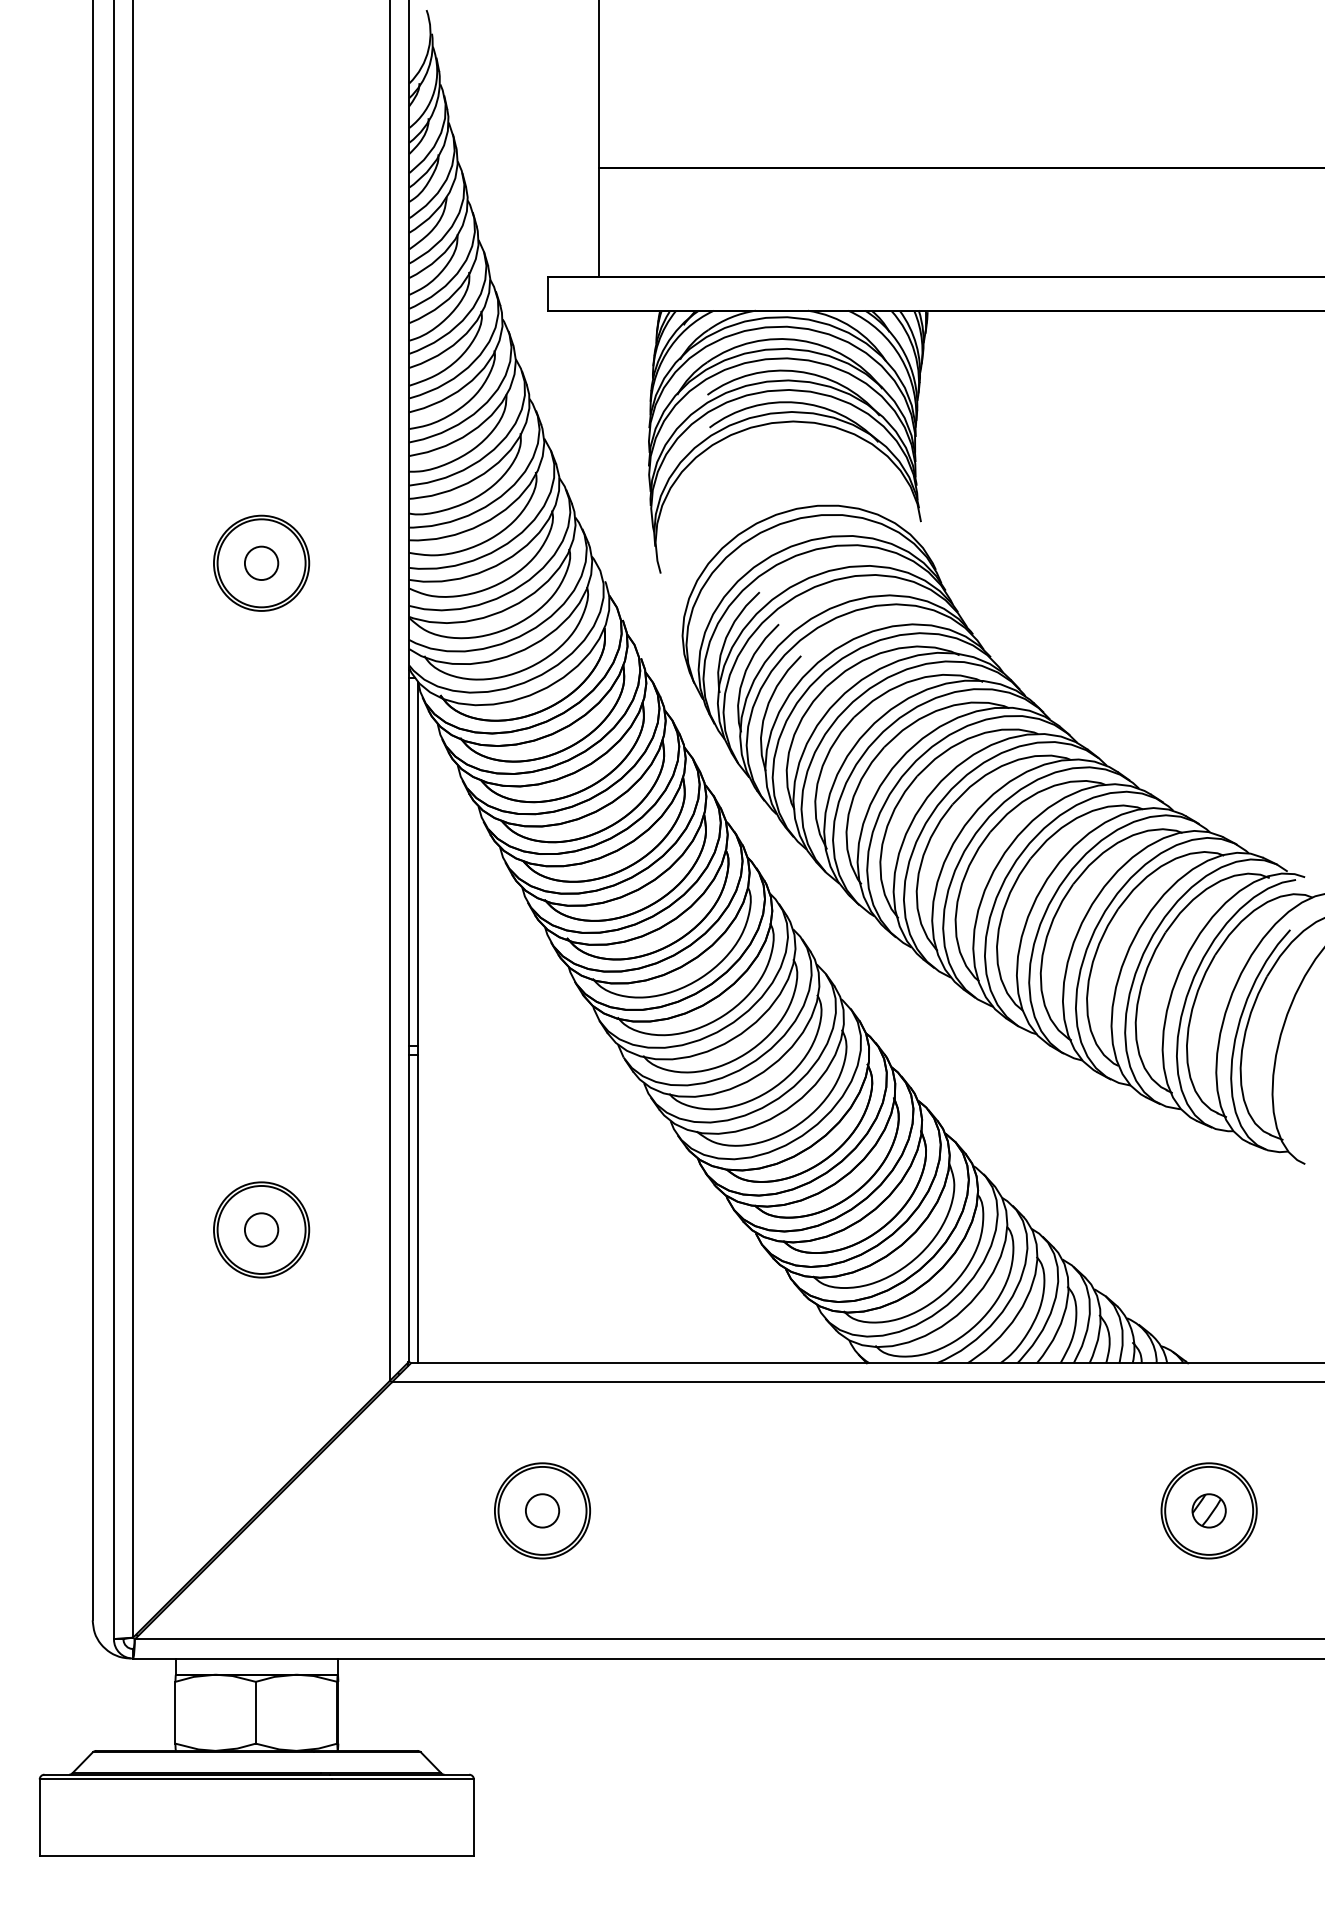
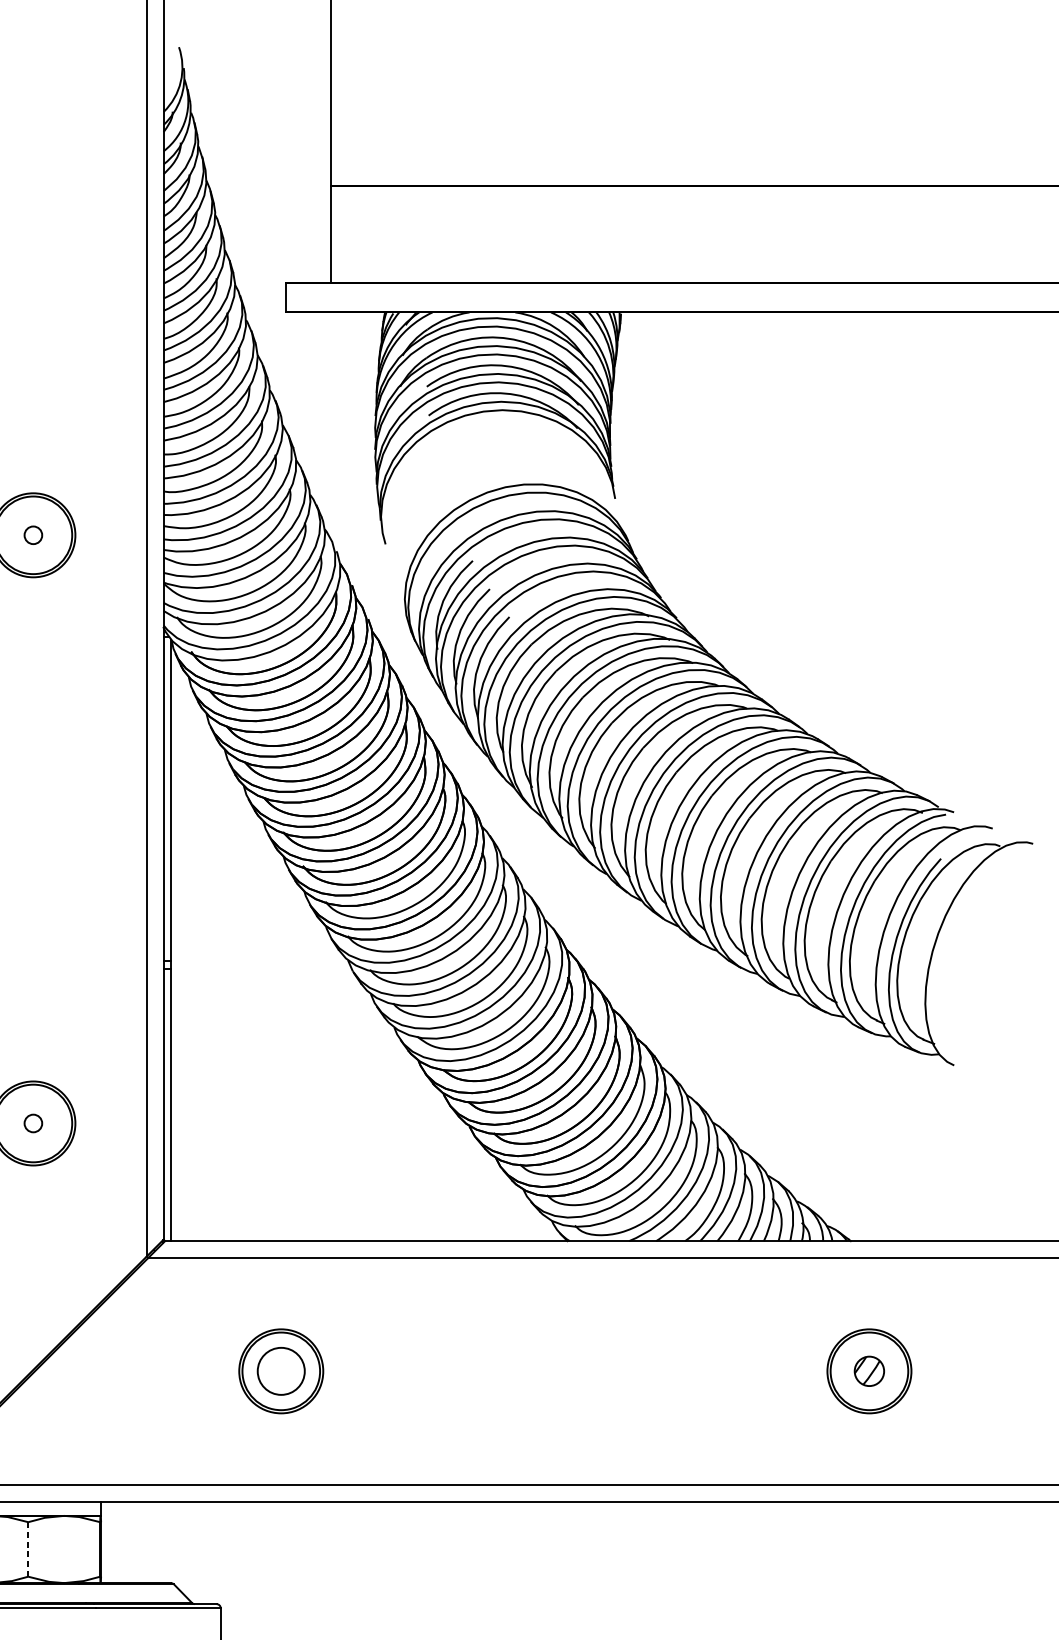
circle: (261, 563) -> (33, 535), size x0.6
circle: (261, 1229) -> (33, 1123), size x0.6
circle: (542, 1510) -> (281, 1371), size x1.6
line: (255, 1712) -> (28, 1549), solid -> dashed

